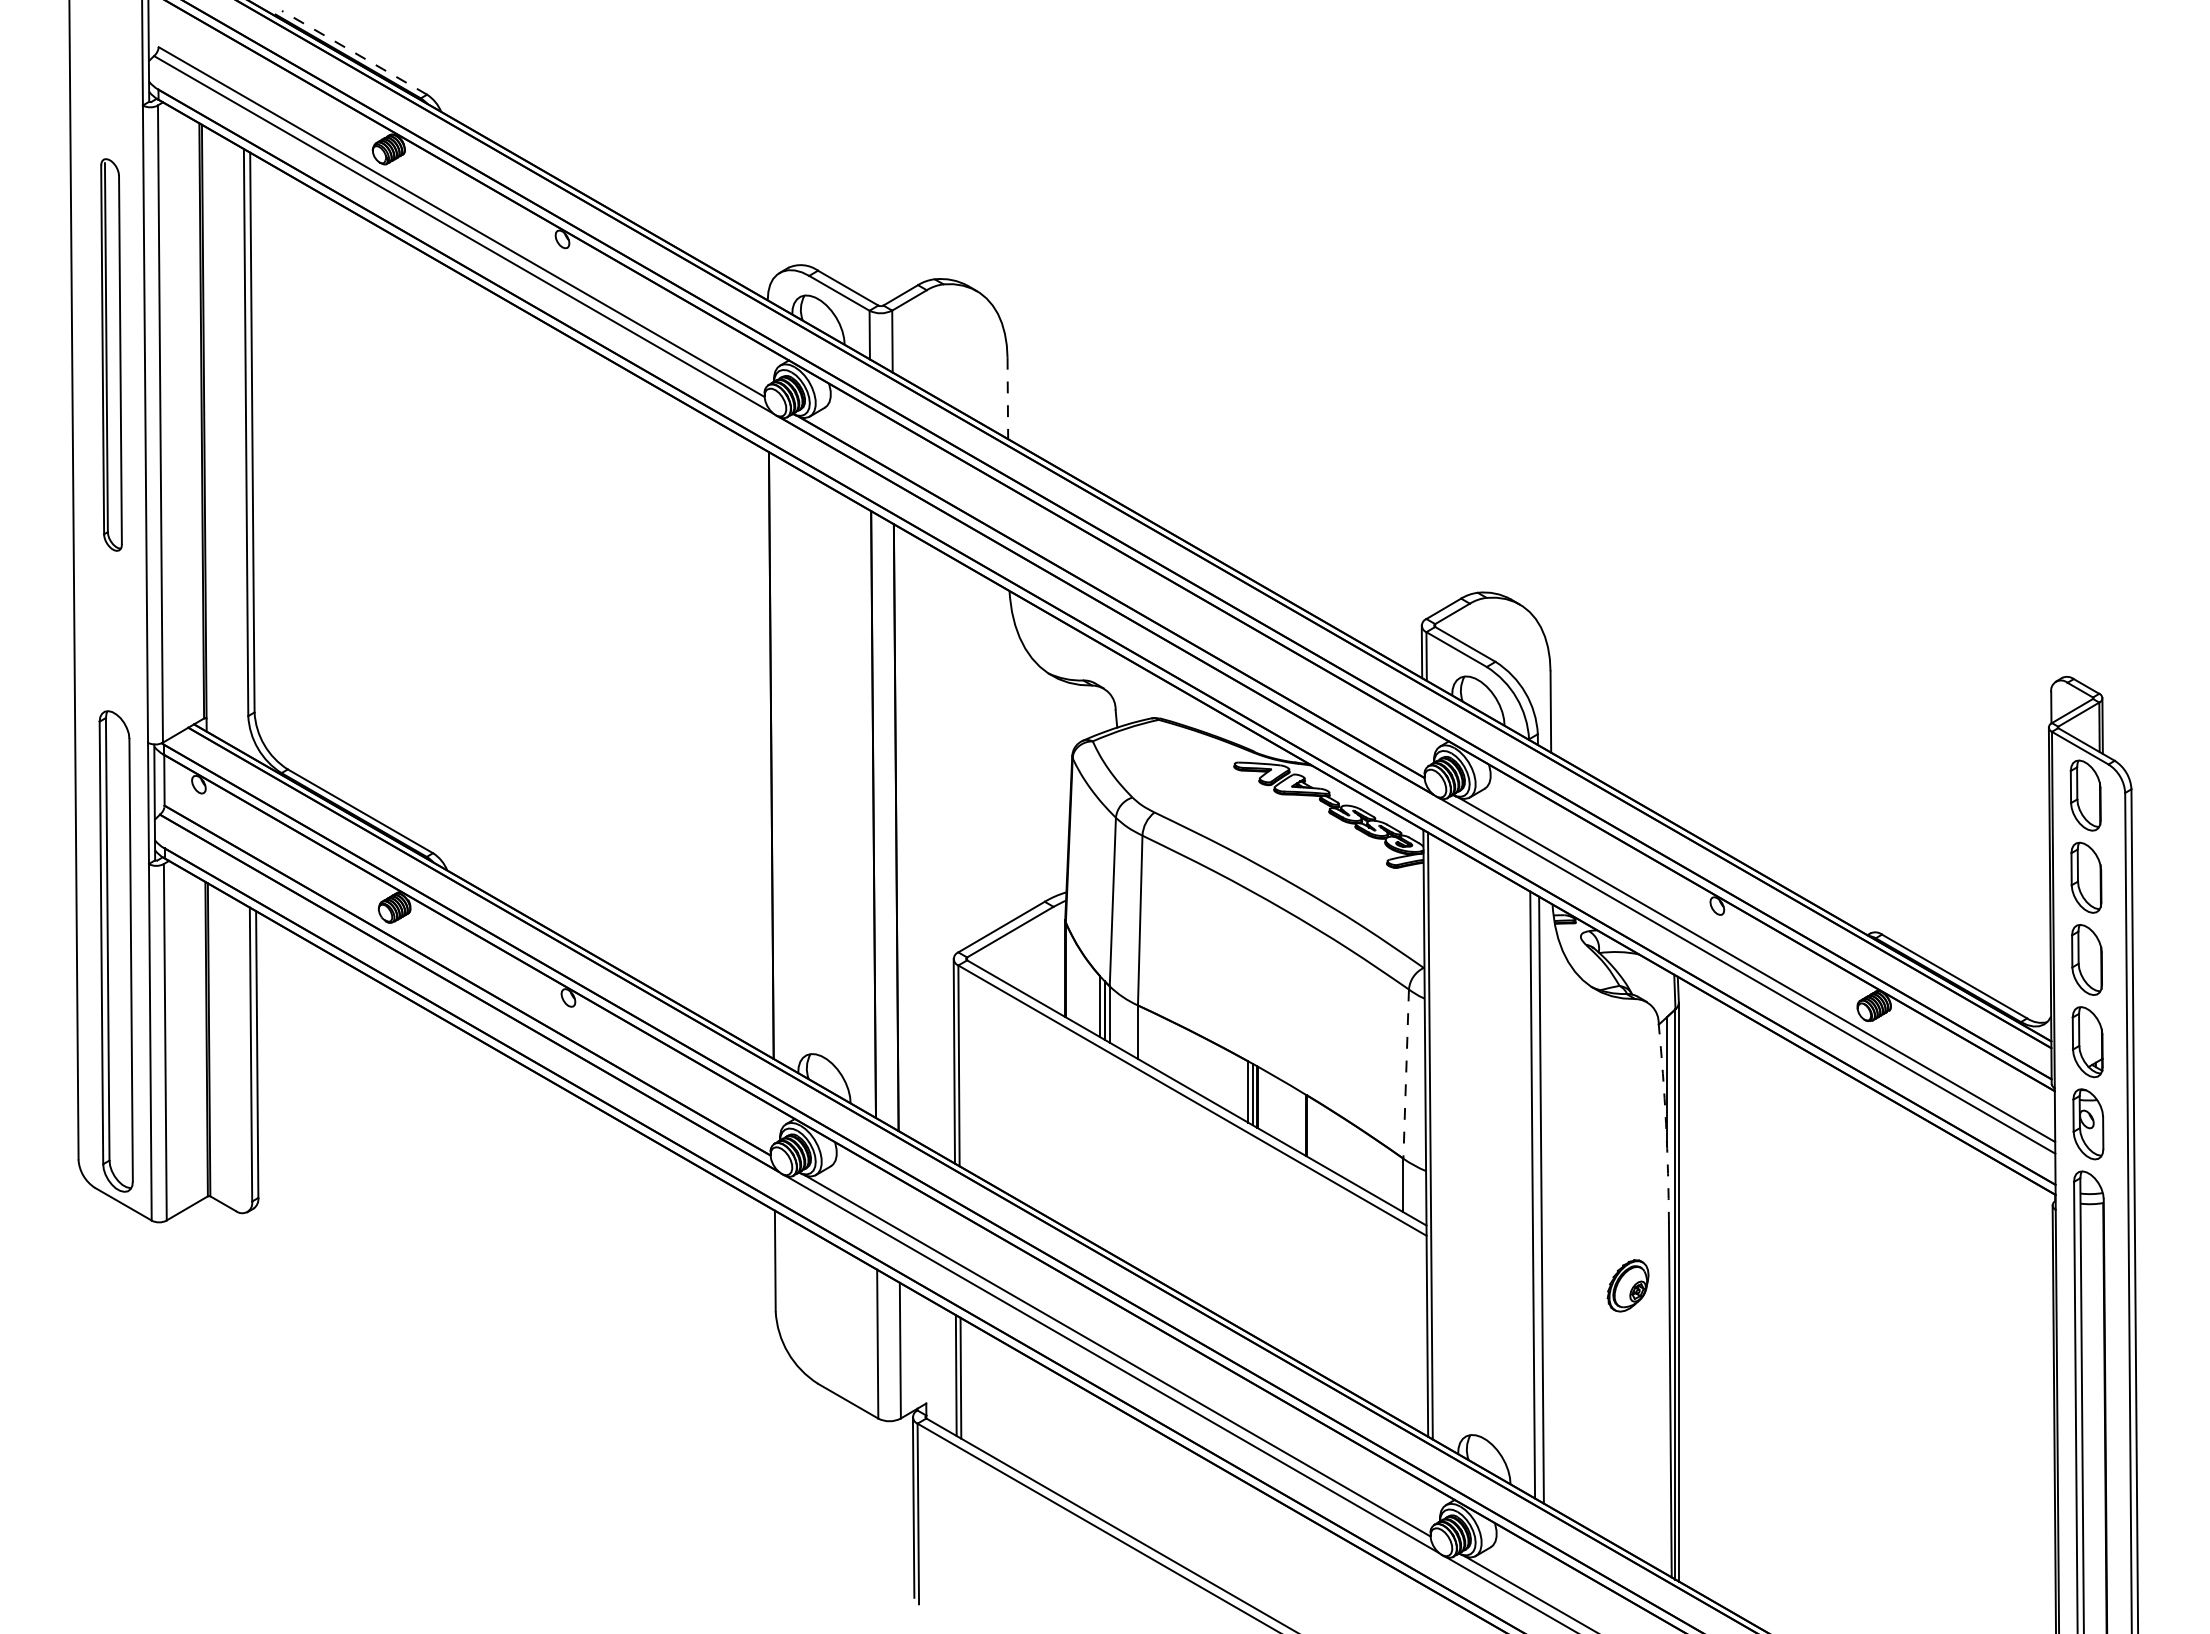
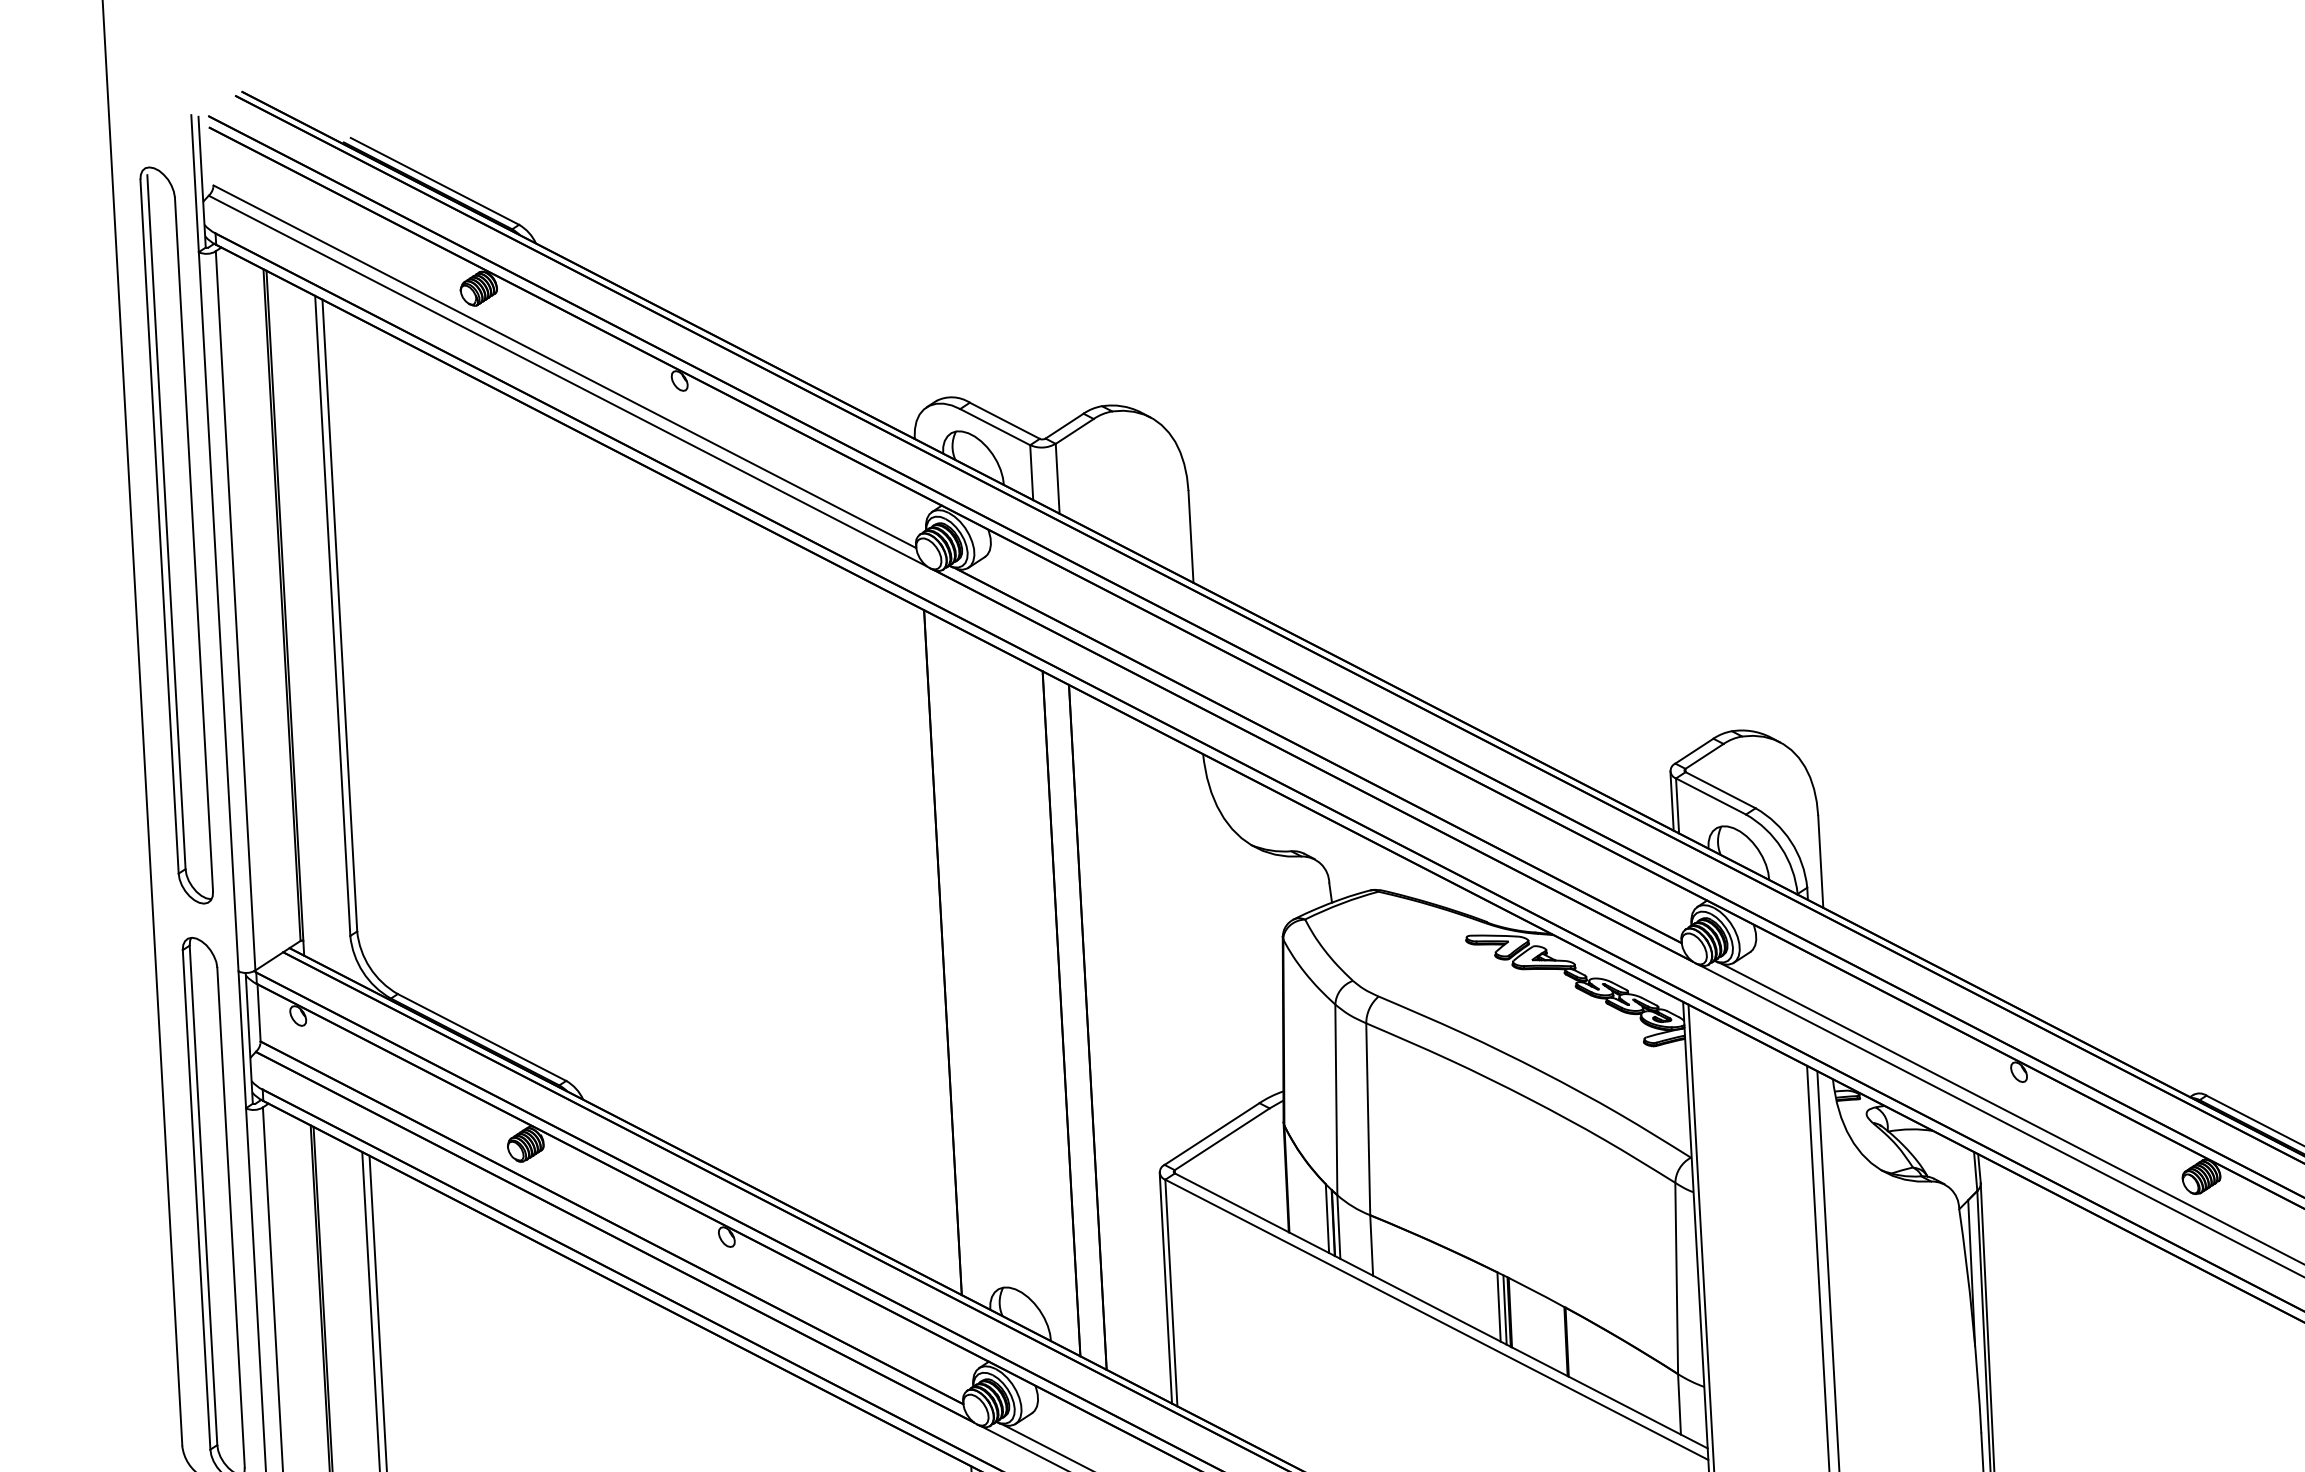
line: (354, 52) -> (434, 181), dashed -> solid
part: (111, 354) -> (176, 534), size x1.67
line: (1007, 398) -> (1190, 536), dashed -> solid
line: (1406, 1074) -> (1677, 1278), dashed -> solid
arc: (1666, 1123) -> (1973, 1320), dashed -> solid

